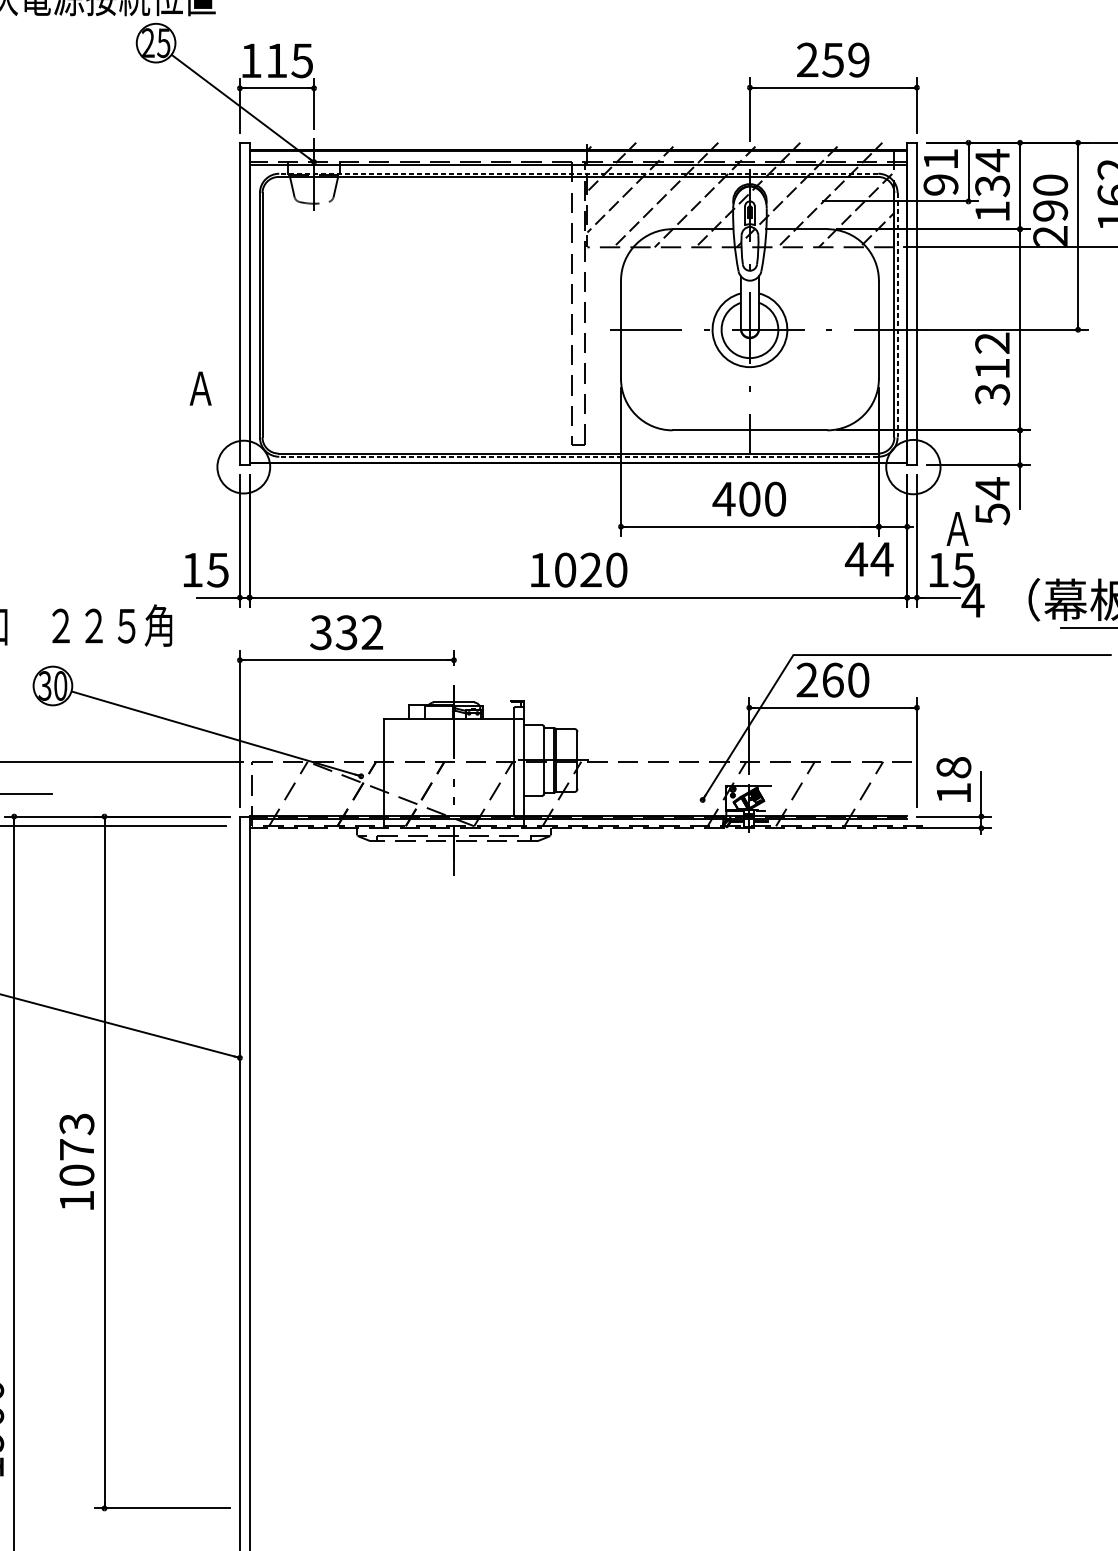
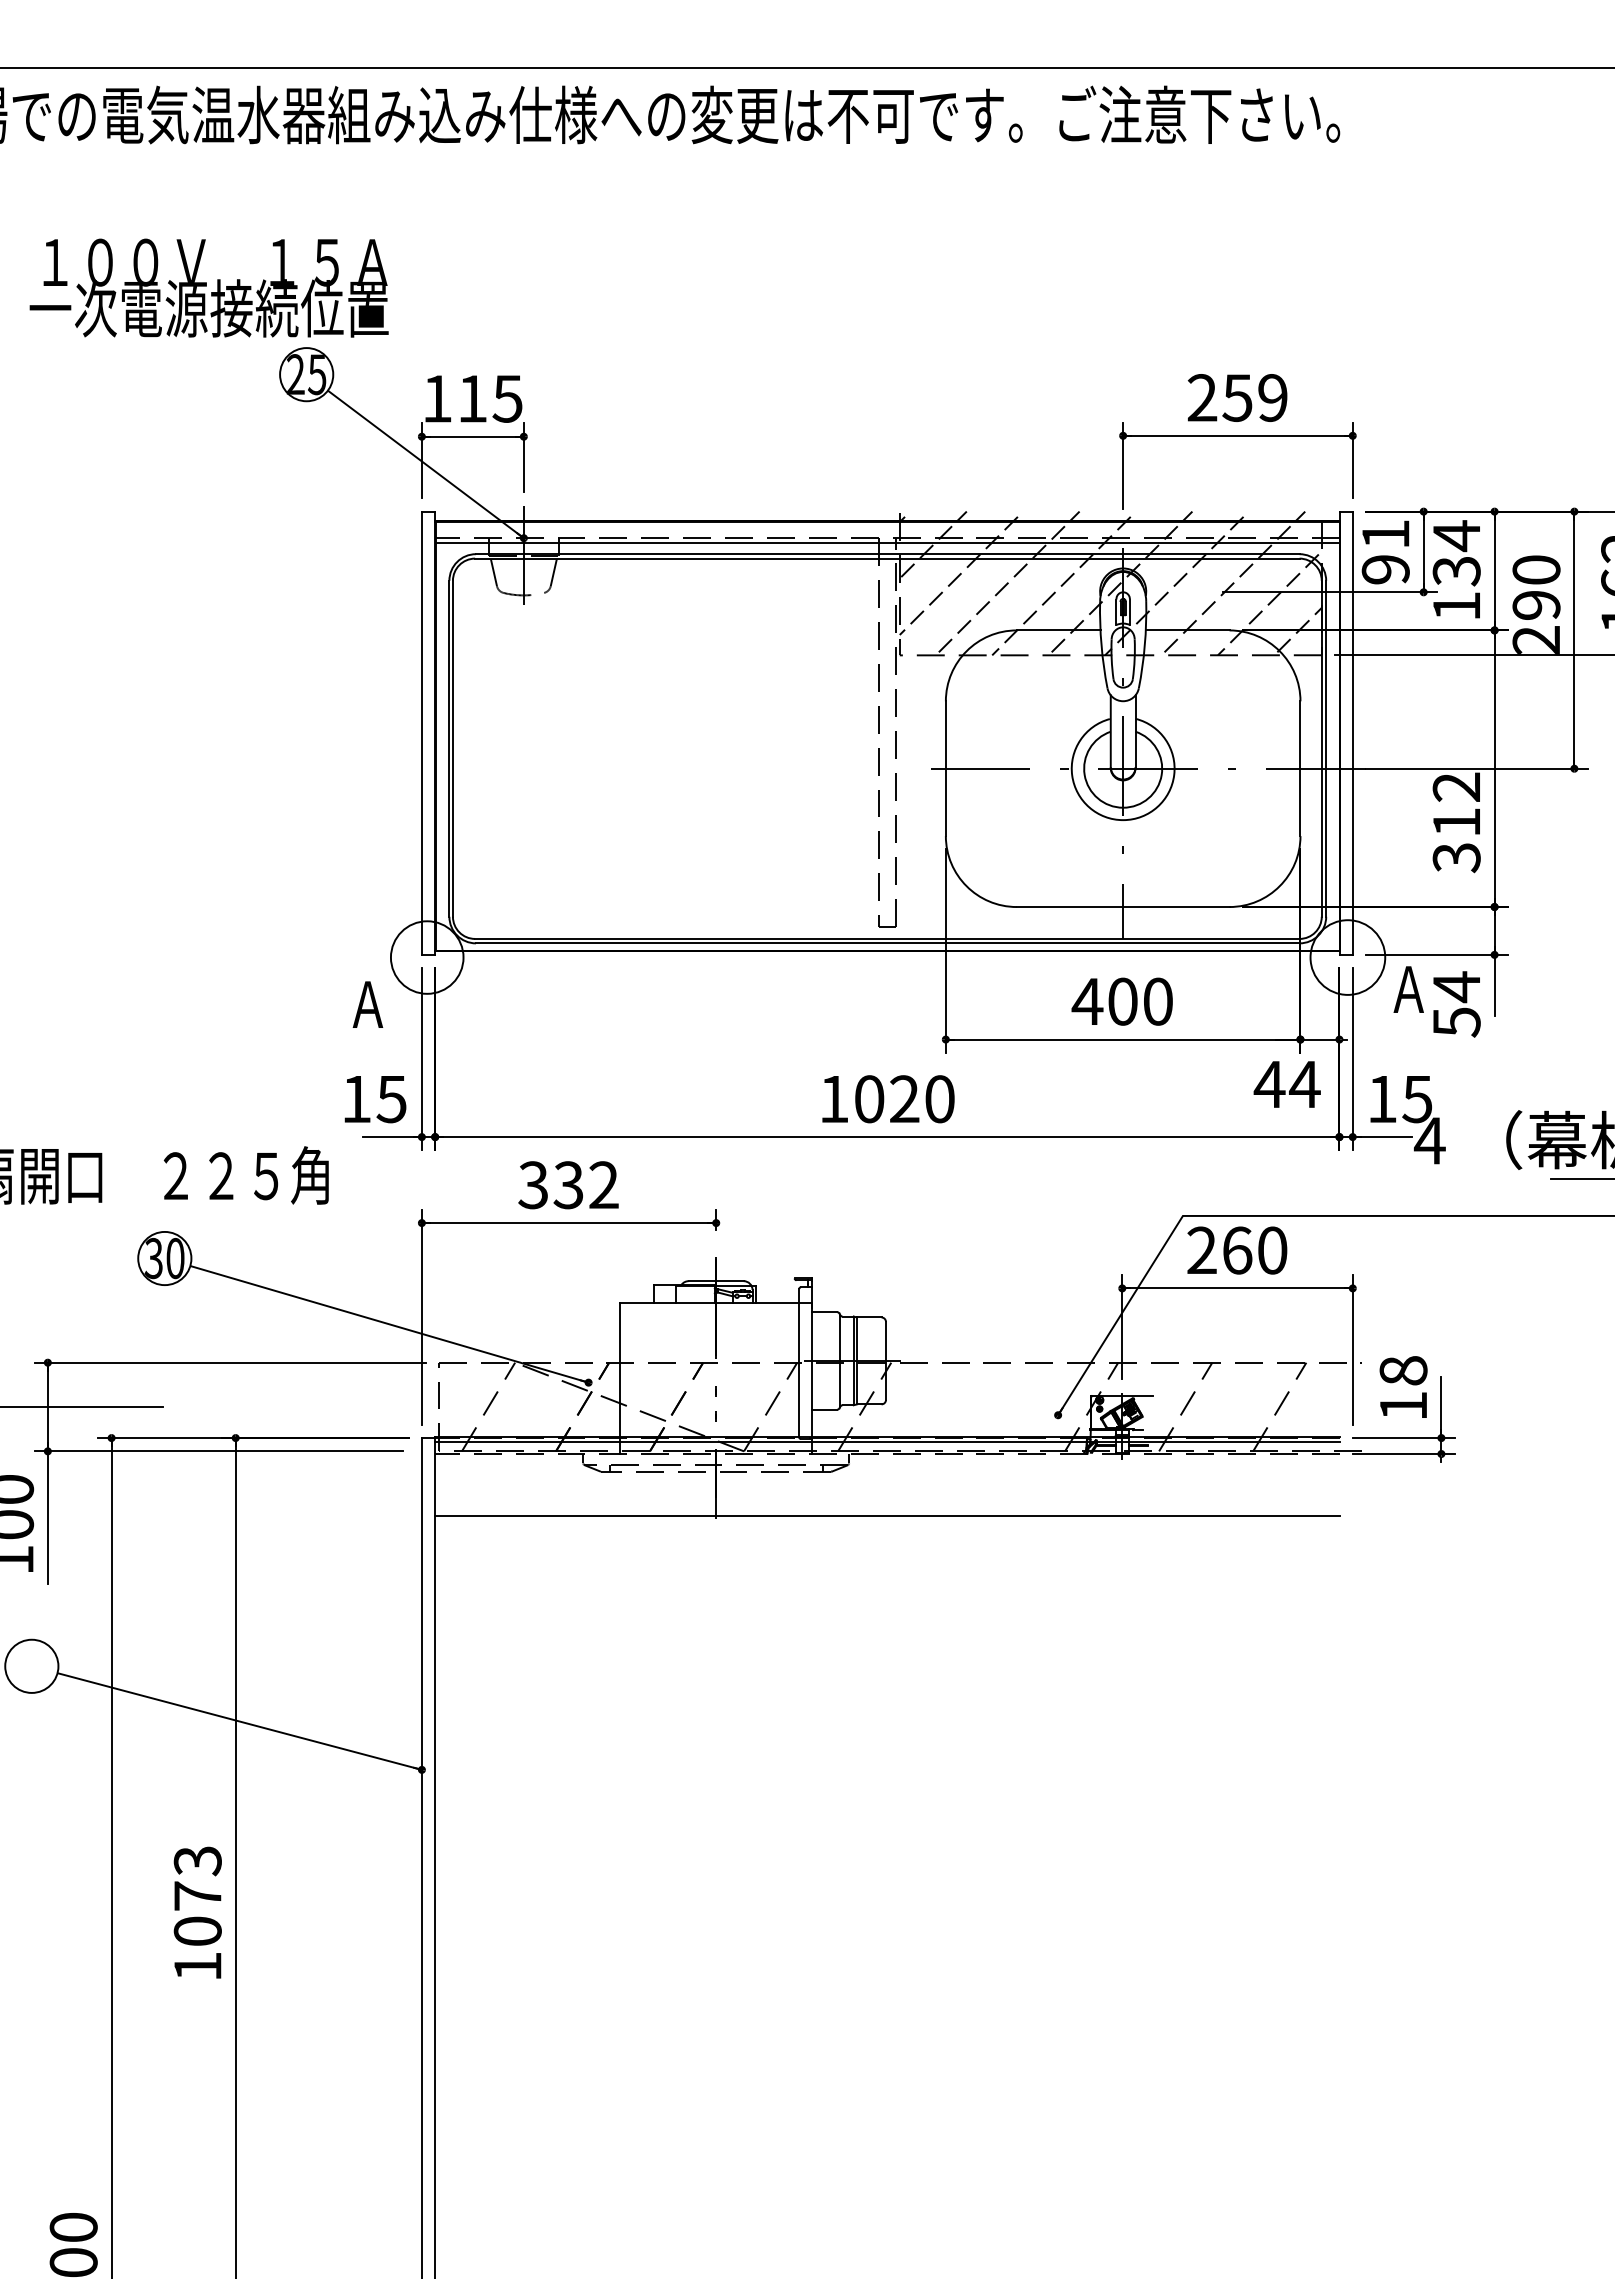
line: (578, 173) -> (887, 554), dashed -> solid
line: (897, 315) -> (1326, 748), dashed -> solid
text: (200, 388) -> (367, 1004), moved
line: (578, 456) -> (887, 943), dashed -> solid
text: (957, 528) -> (1408, 989), moved
line: (578, 873) -> (887, 1516), added

